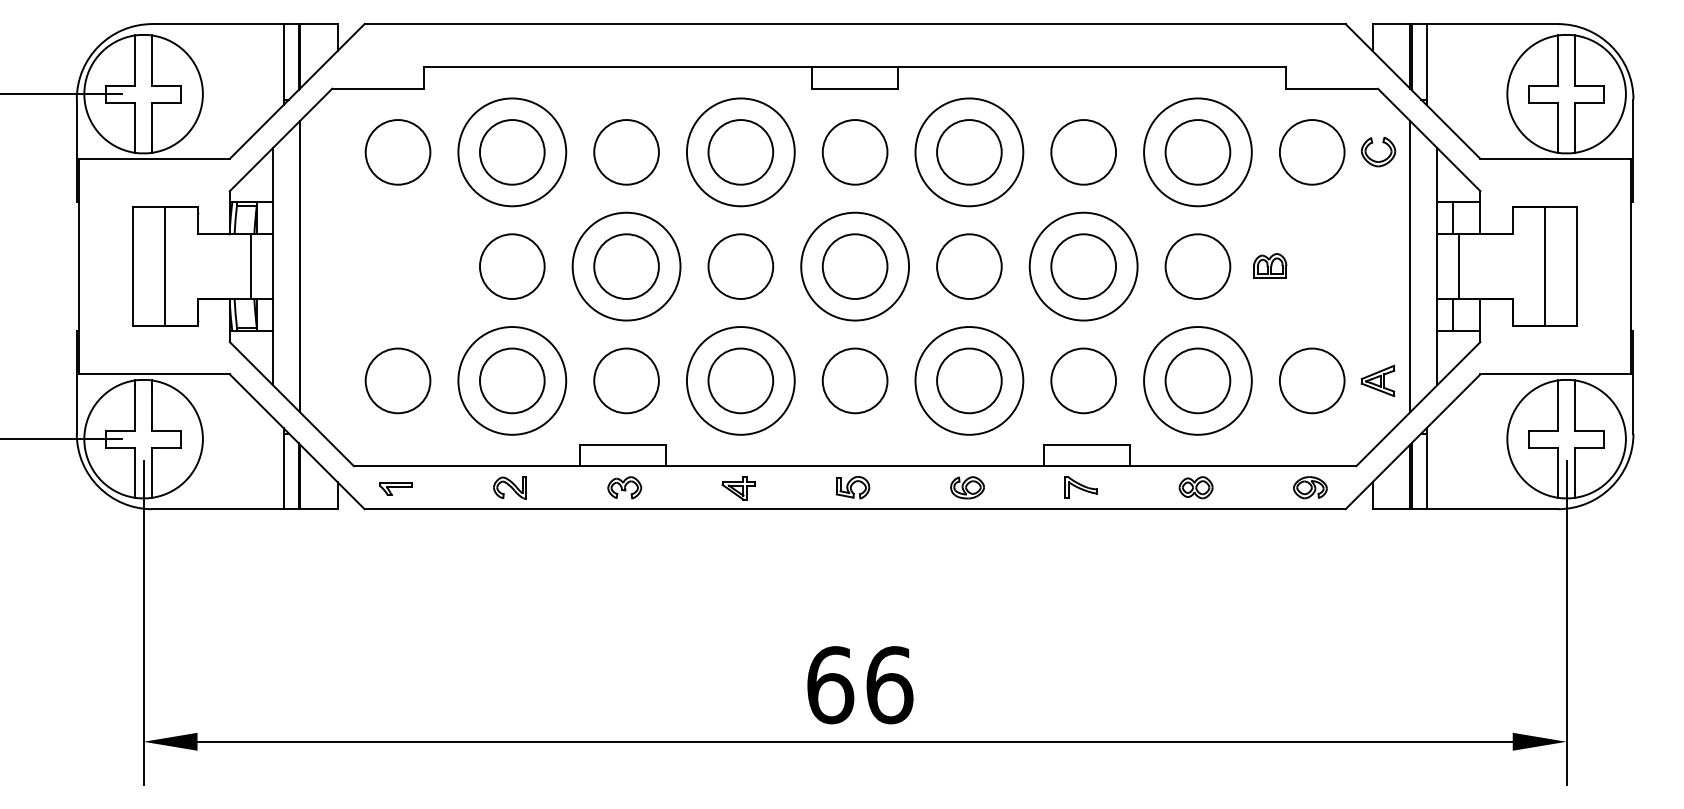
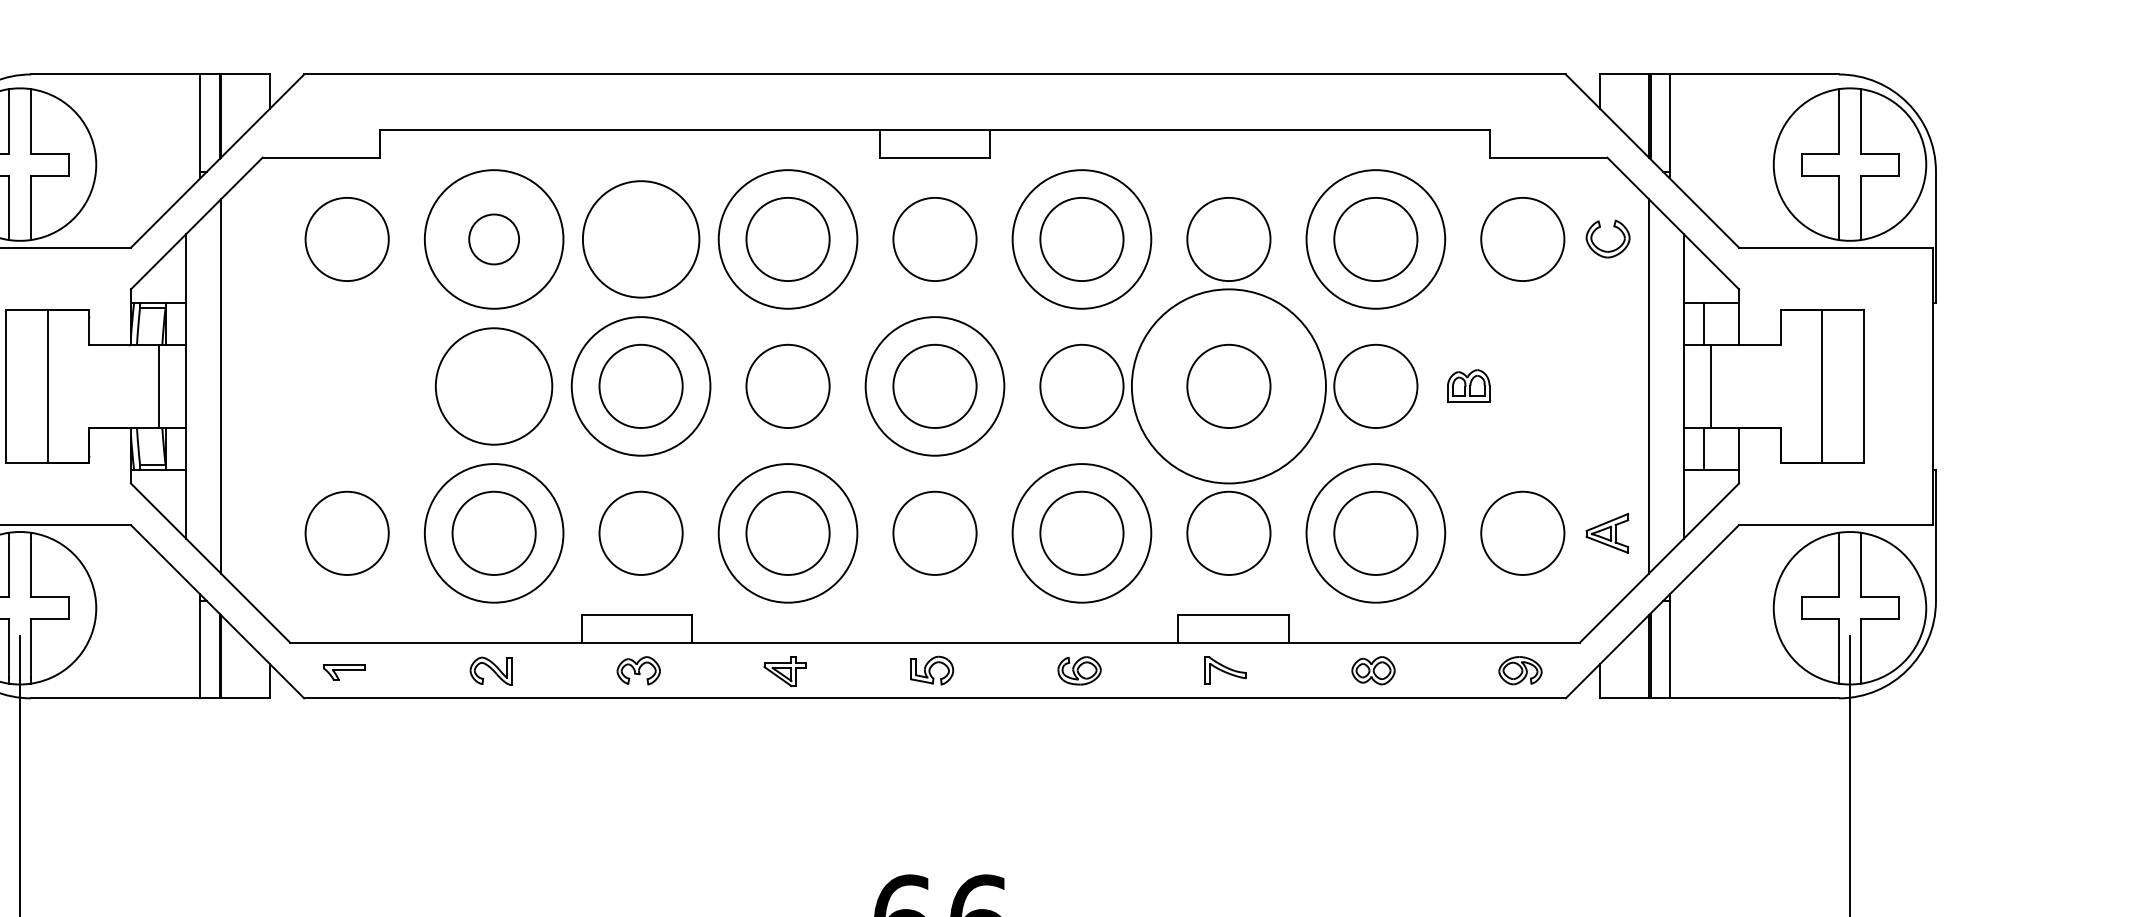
circle: (511, 152) -> (493, 239), size x0.6
circle: (626, 152) -> (640, 239), size x1.4
circle: (512, 266) -> (494, 386), size x1.4
circle: (1083, 266) -> (1228, 386), size x1.4

